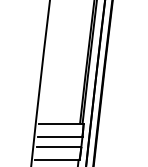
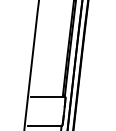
line: (59, 136) -> (46, 107), removed
line: (58, 146) -> (45, 115), removed

